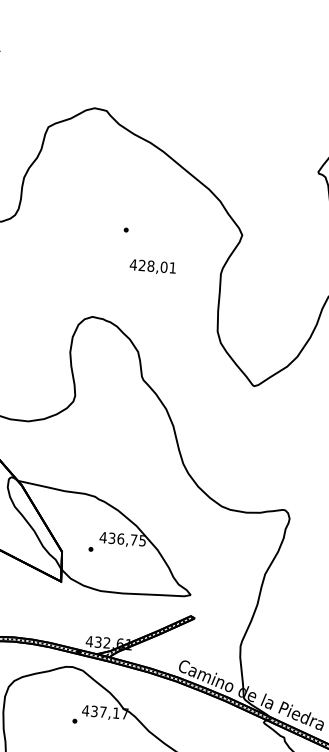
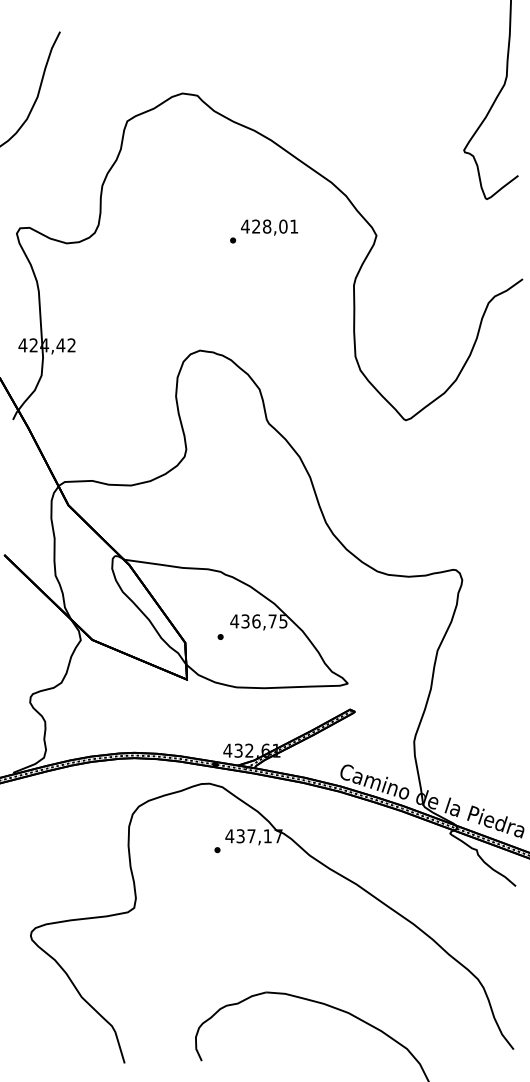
text: (152, 267) -> (269, 227), moved

